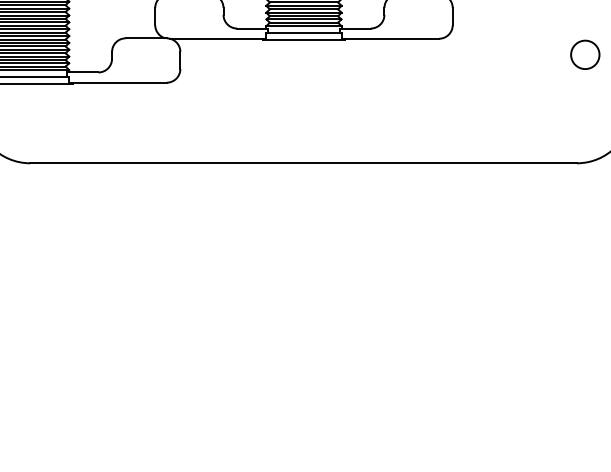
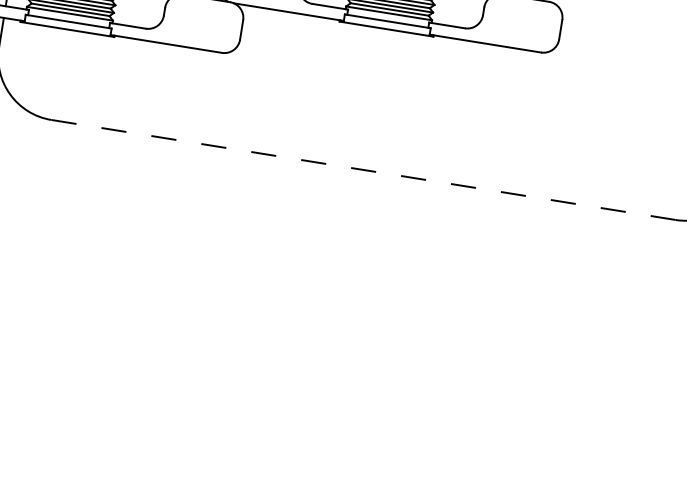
line: (304, 163) -> (364, 170), solid -> dashed

